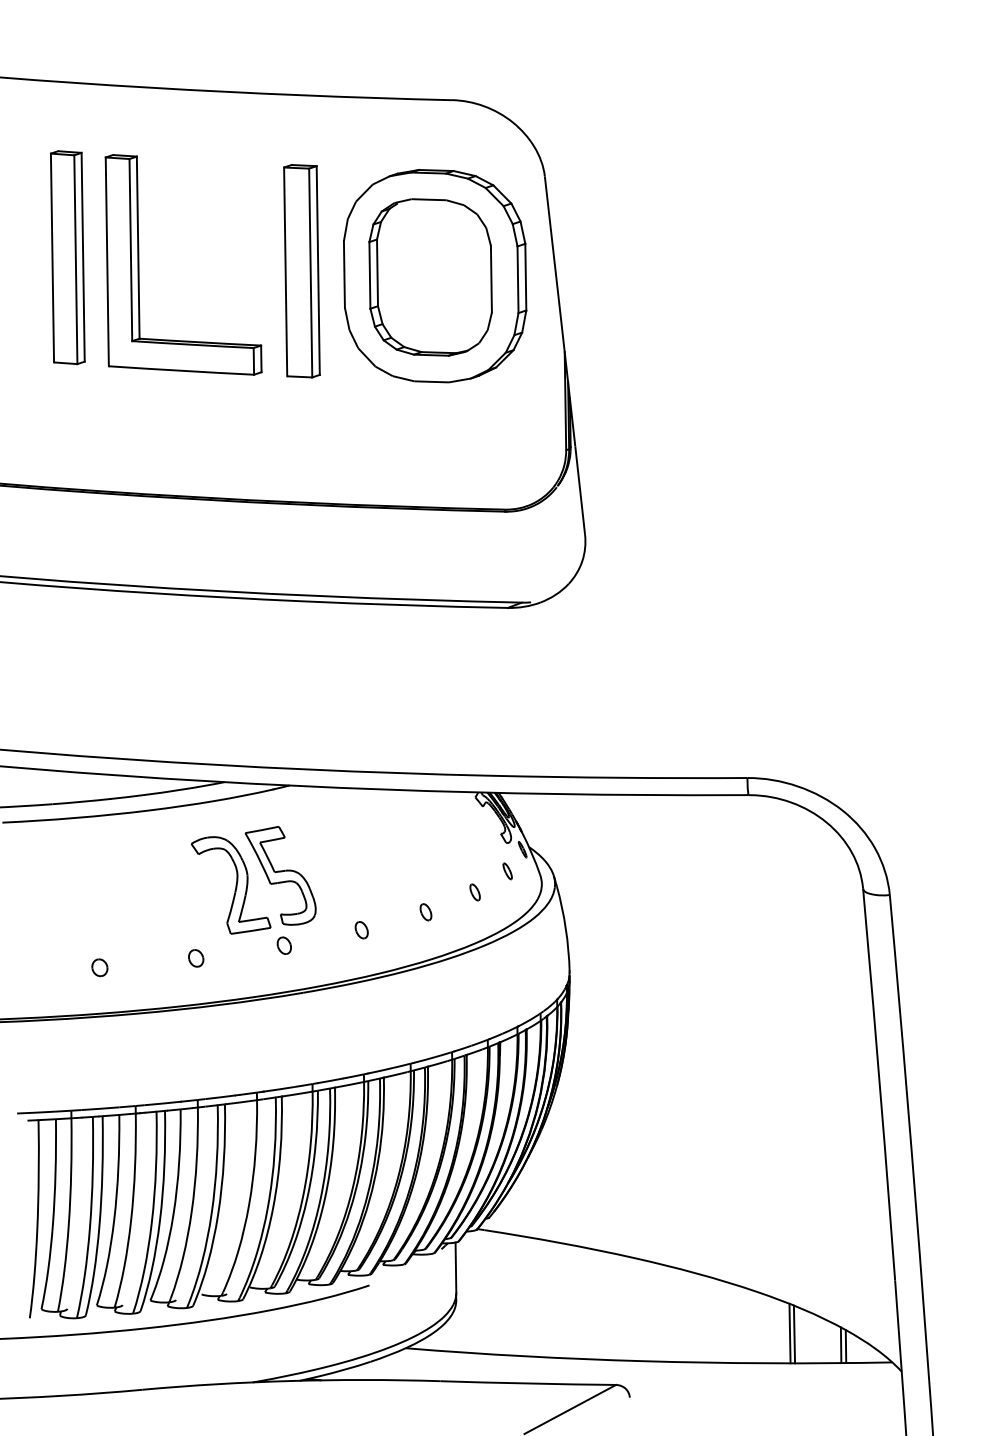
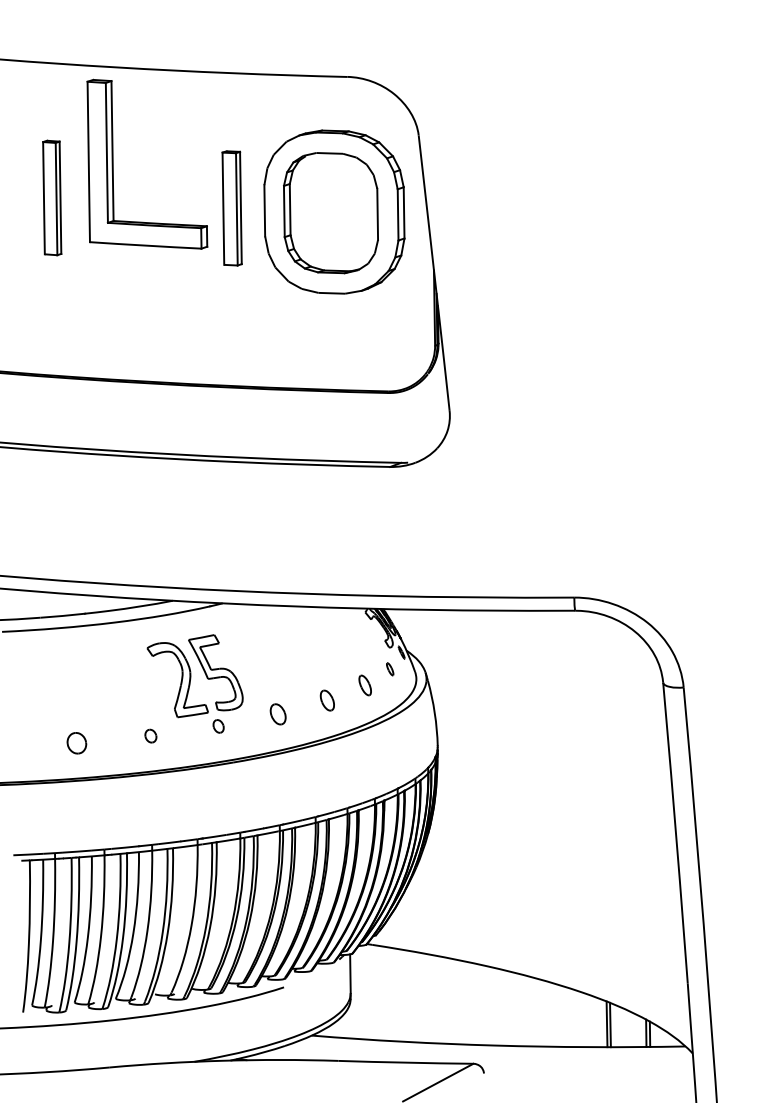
part: (67, 257) -> (52, 197), size x0.7
part: (139, 264) -> (113, 163), moved
part: (301, 271) -> (231, 208), size x0.7
part: (474, 892) -> (364, 685), size x1.6
part: (425, 912) -> (327, 700), size x1.6
part: (361, 930) -> (277, 714), size x1.6
part: (99, 967) -> (76, 743), size x1.6

